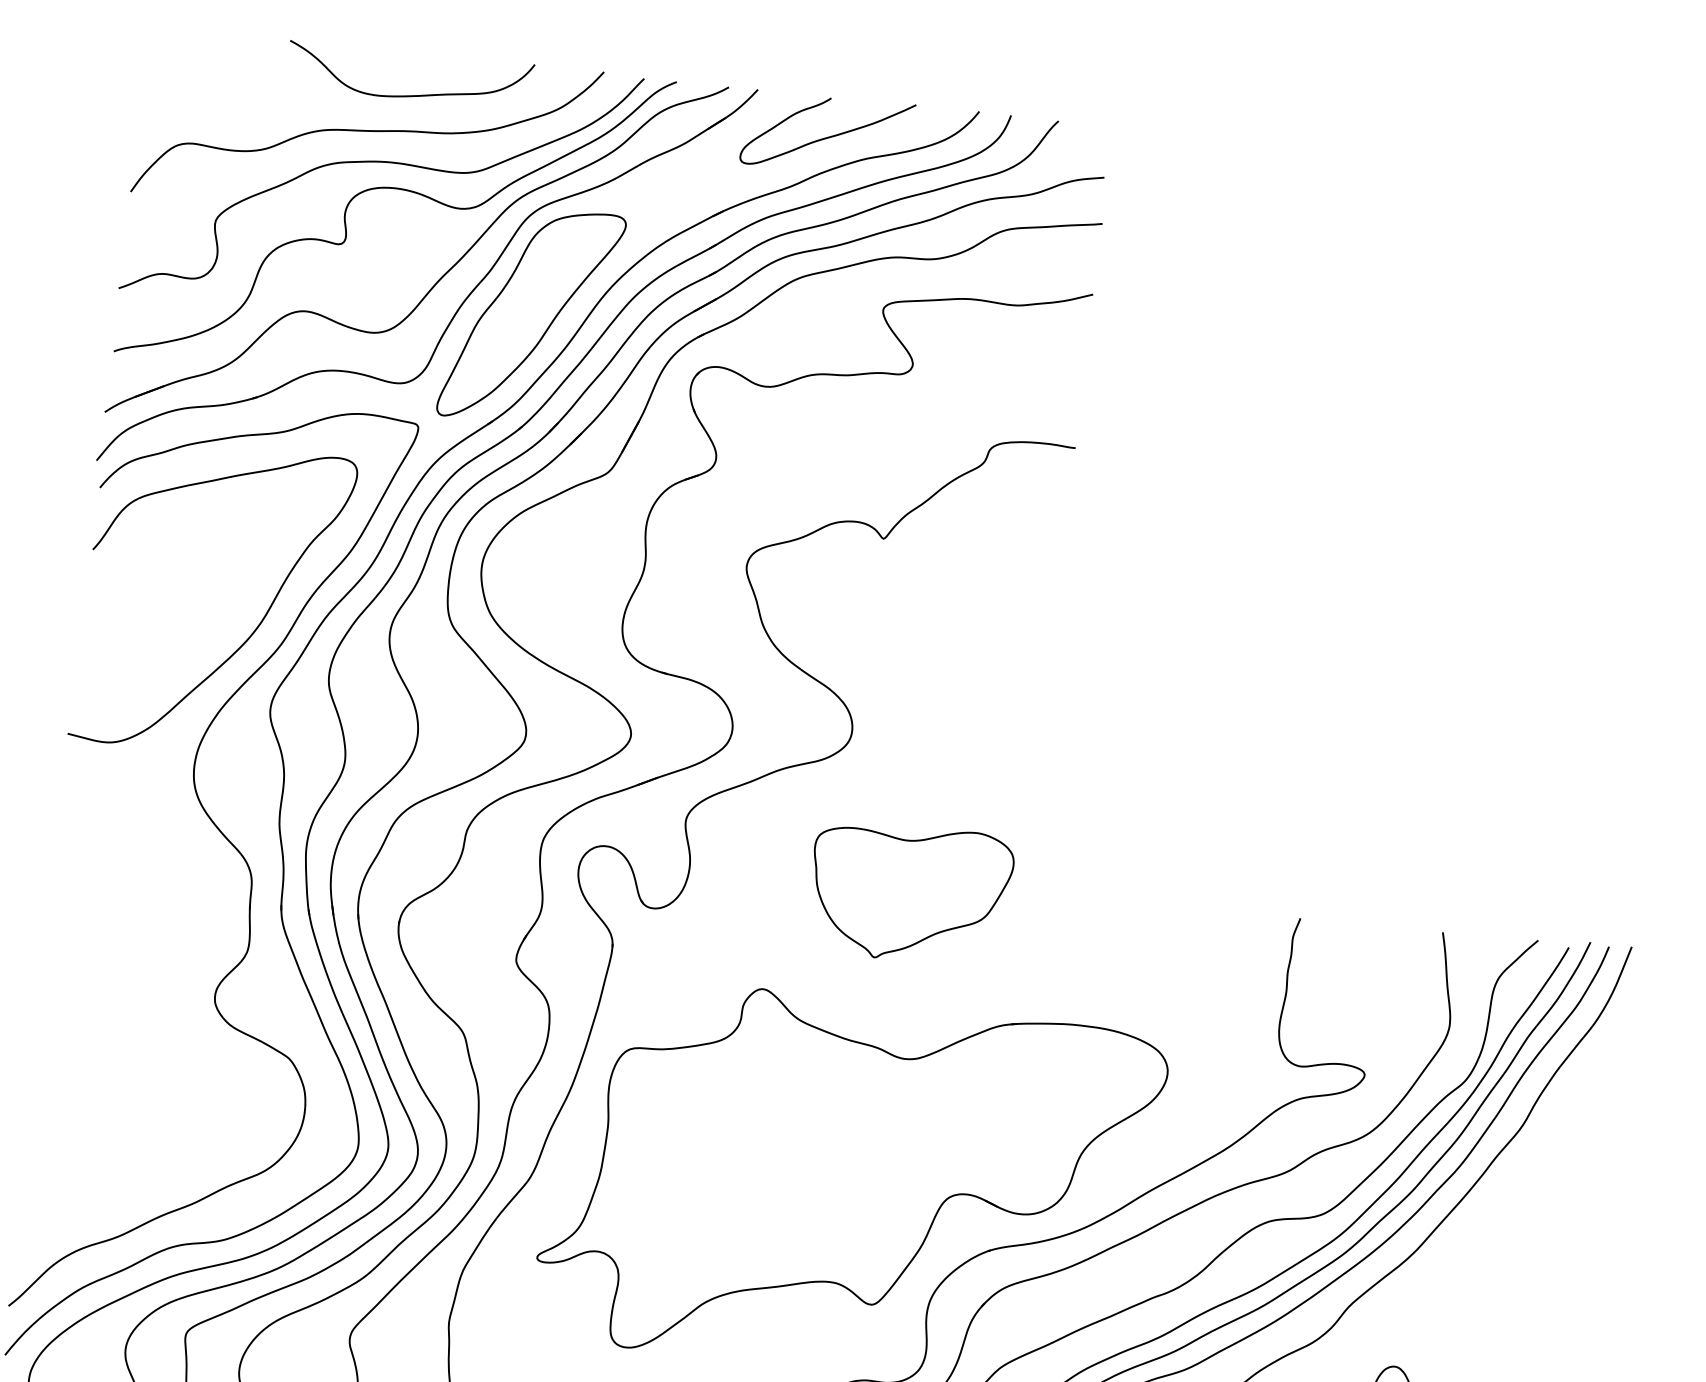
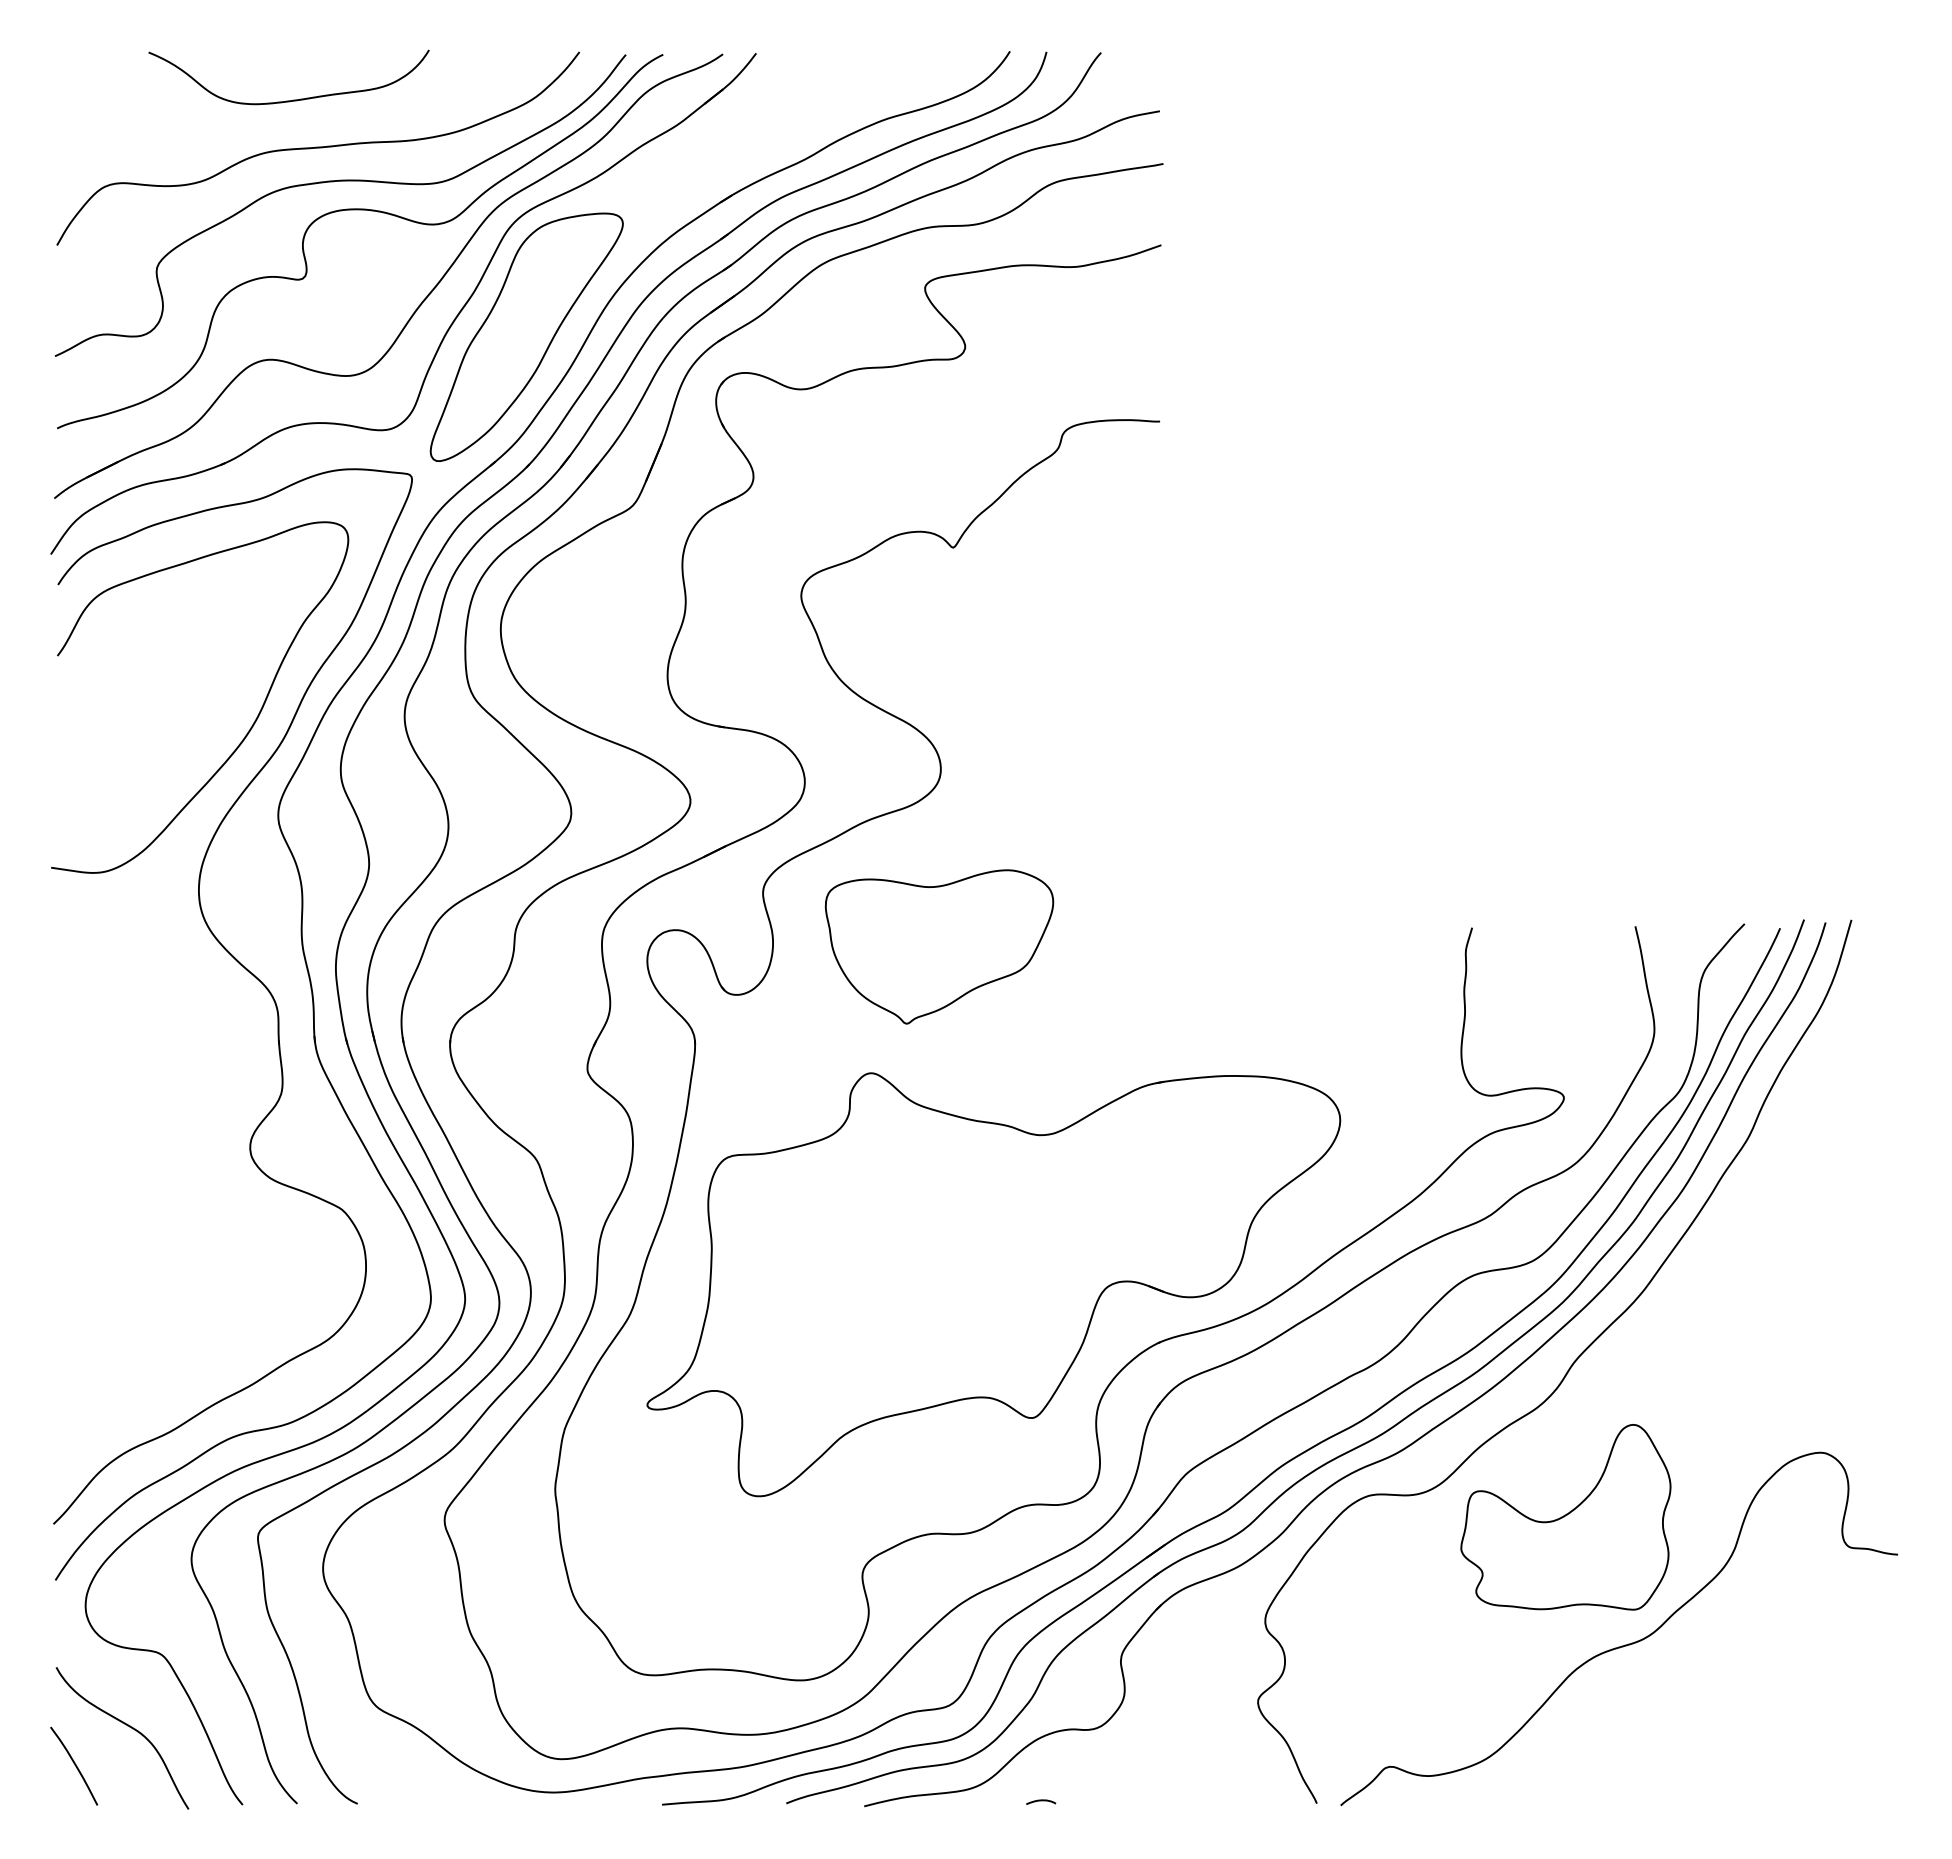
curve: (412, 95) -> (293, 99), moved
curve: (827, 136) -> (840, 98), removed
part: (910, 893) -> (939, 946), moved

